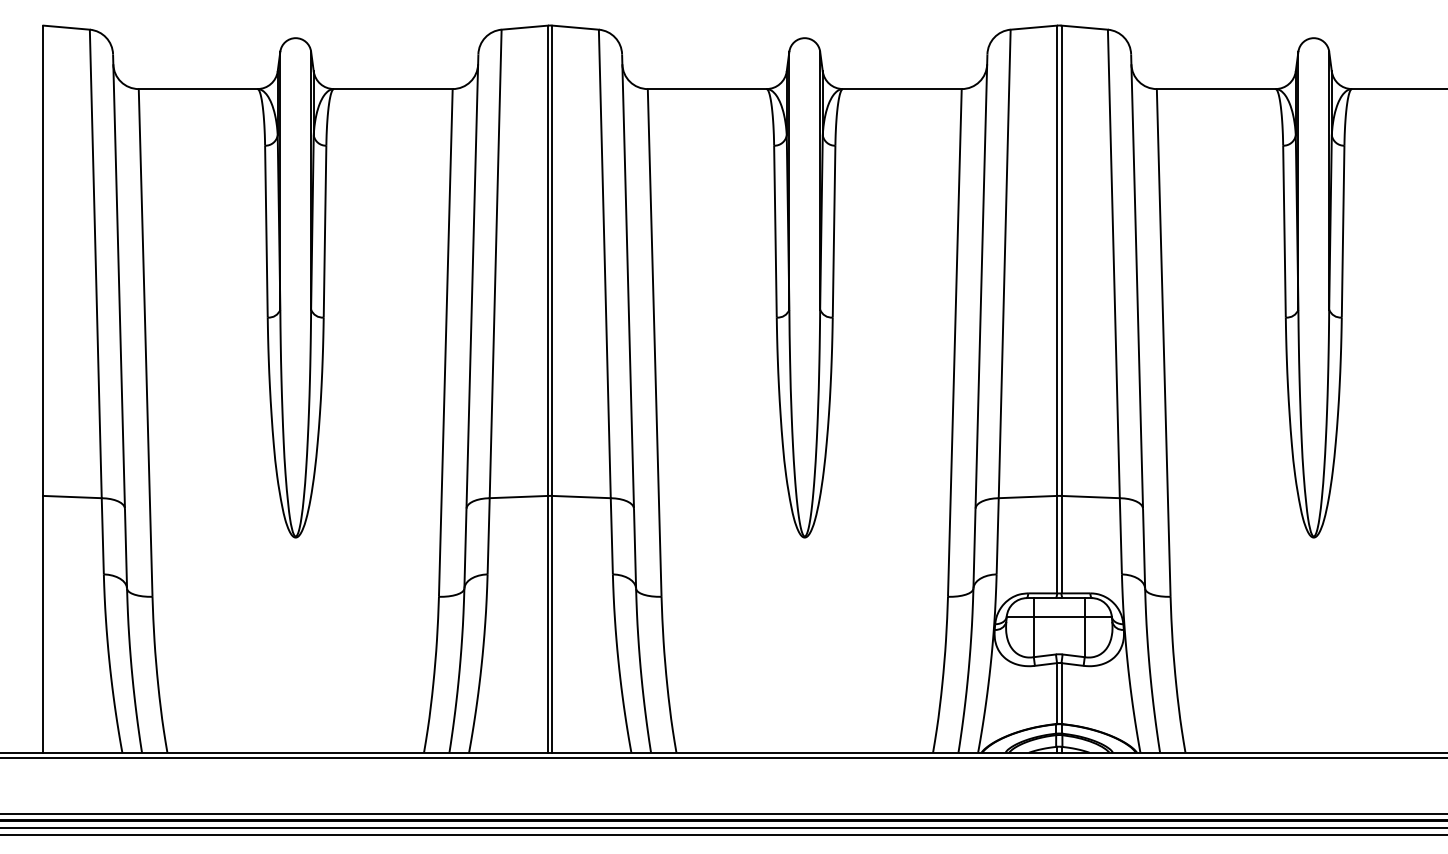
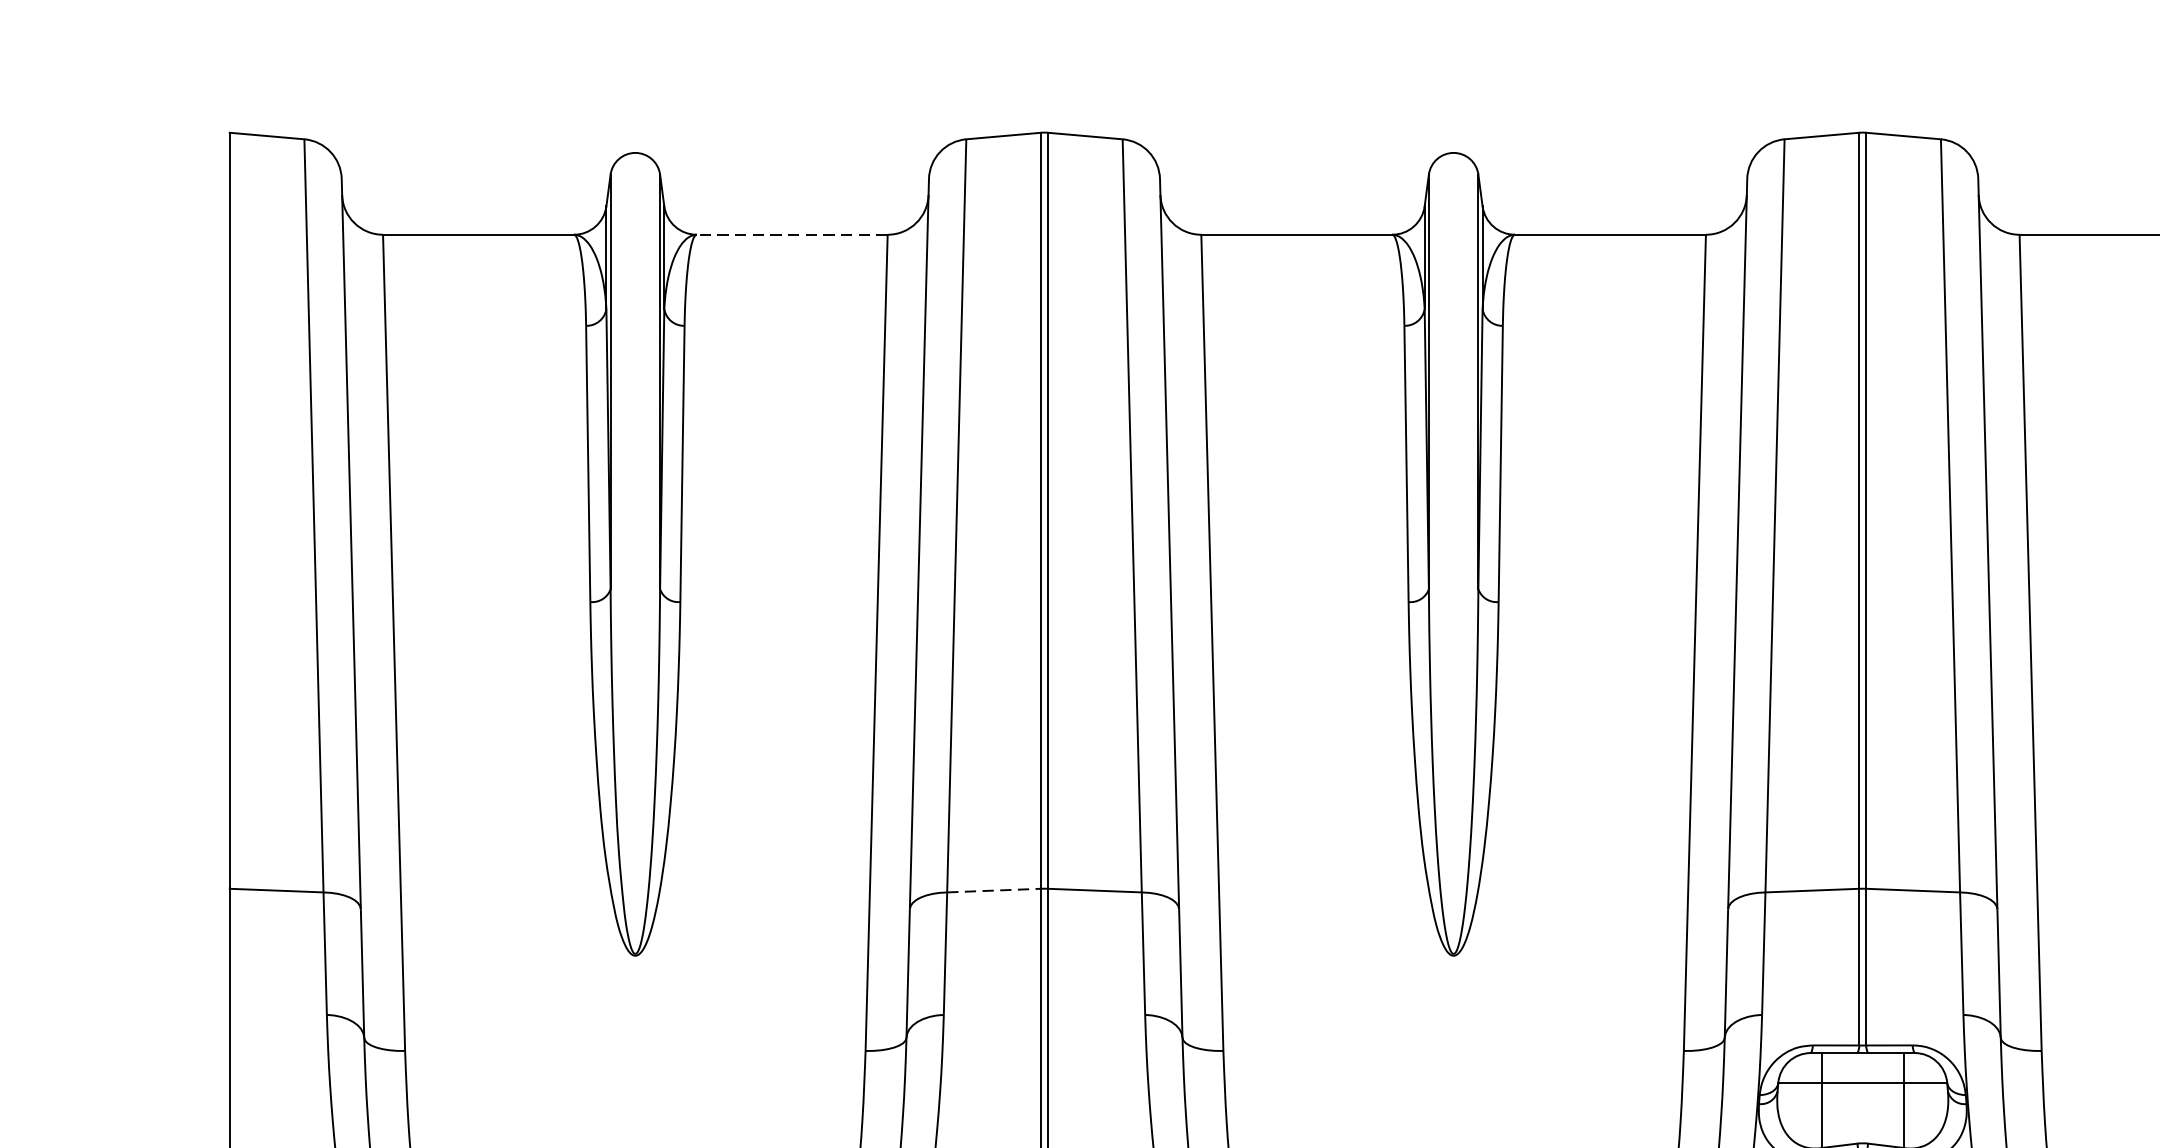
line: (392, 89) -> (790, 235), solid -> dashed
line: (519, 497) -> (995, 891), solid -> dashed

